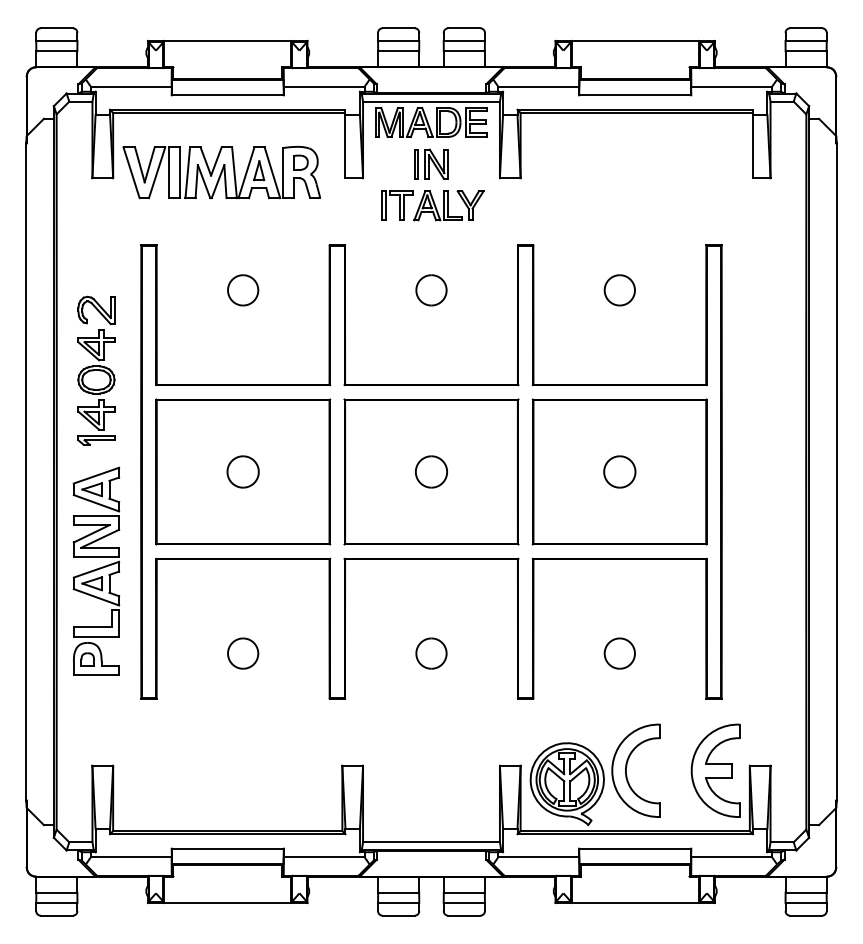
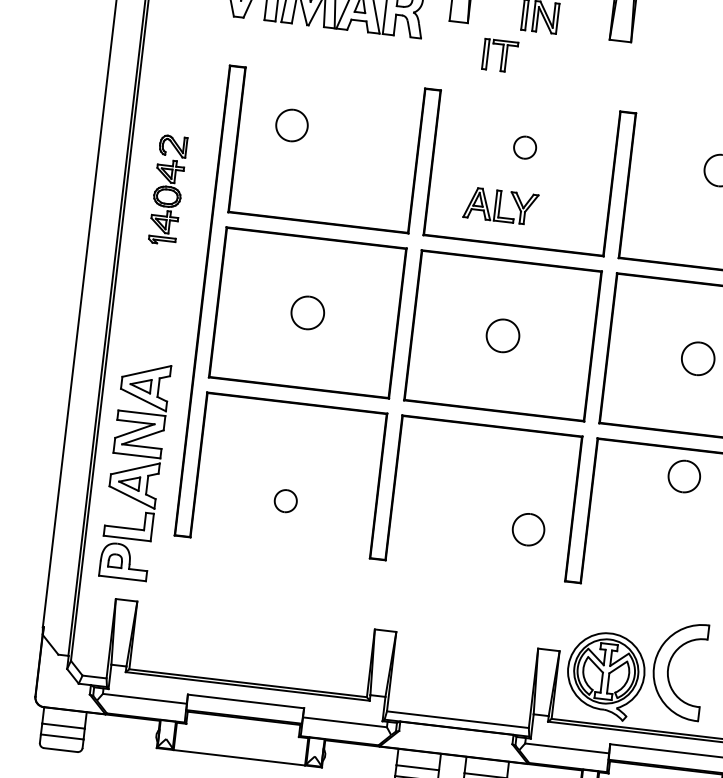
part: (448, 205) -> (500, 205), moved
part: (243, 290) -> (292, 125), moved
part: (431, 290) -> (525, 147), size x0.7
part: (96, 370) -> (168, 189), size x0.7
part: (96, 570) -> (135, 469), moved
part: (243, 653) -> (286, 501), size x0.7
part: (431, 653) -> (528, 529), moved
part: (619, 653) -> (684, 476), moved

